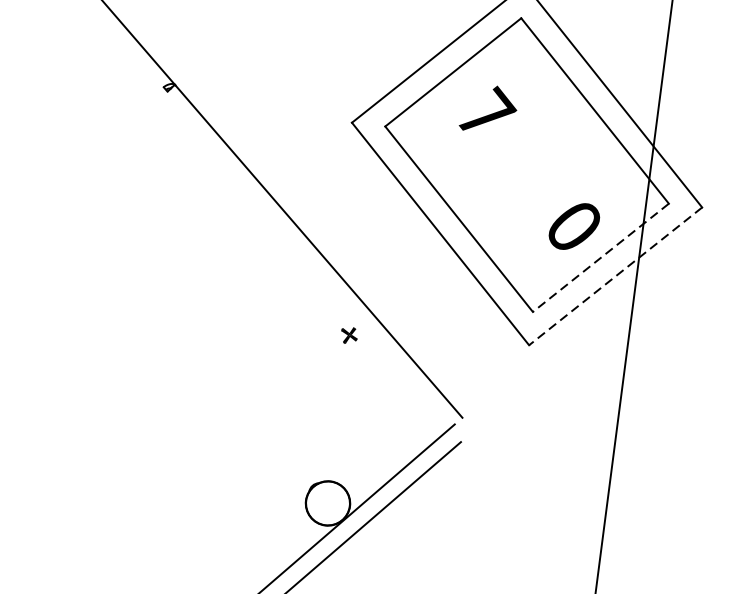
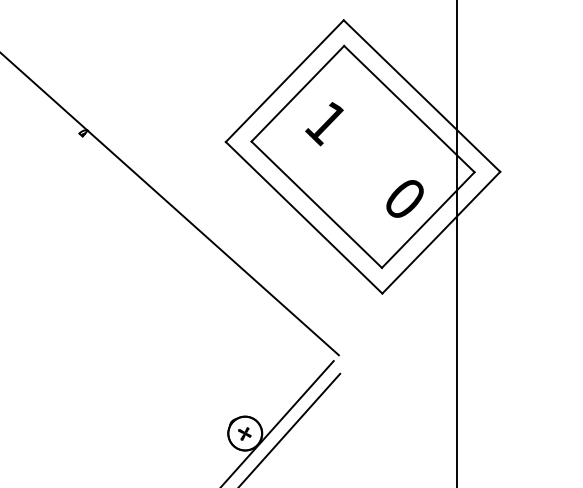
text: (486, 114) -> (327, 122), 7 -> 1
line: (601, 258) -> (428, 220), dashed -> solid
line: (615, 276) -> (441, 232), dashed -> solid
part: (348, 334) -> (244, 433), moved

